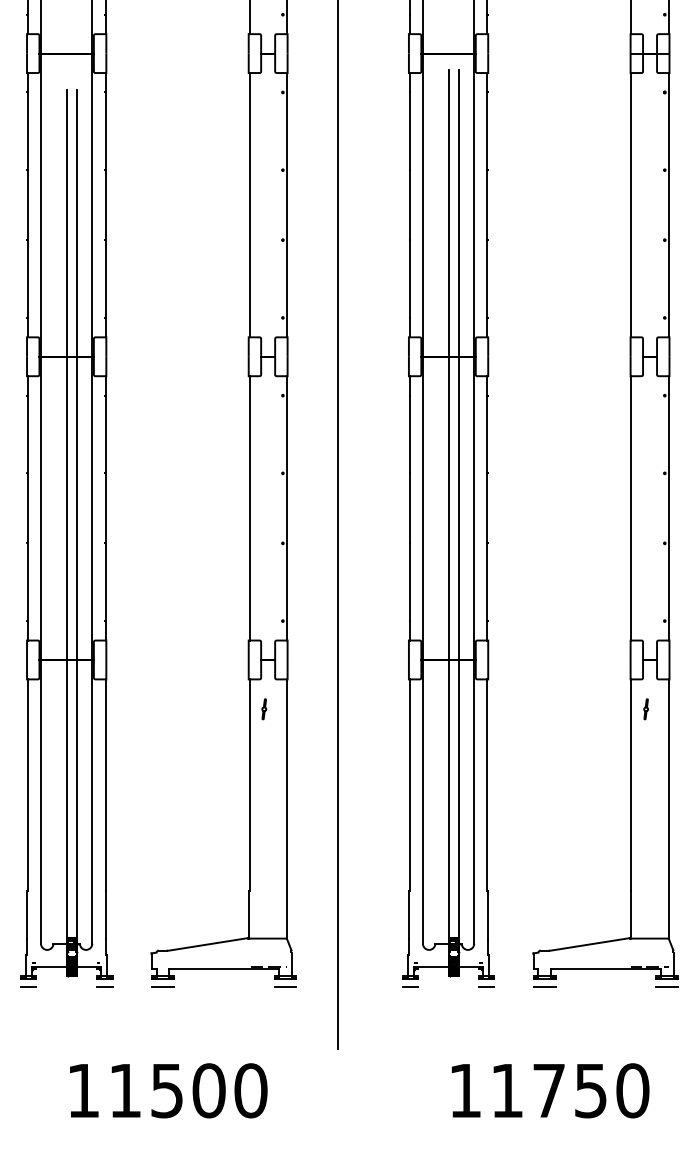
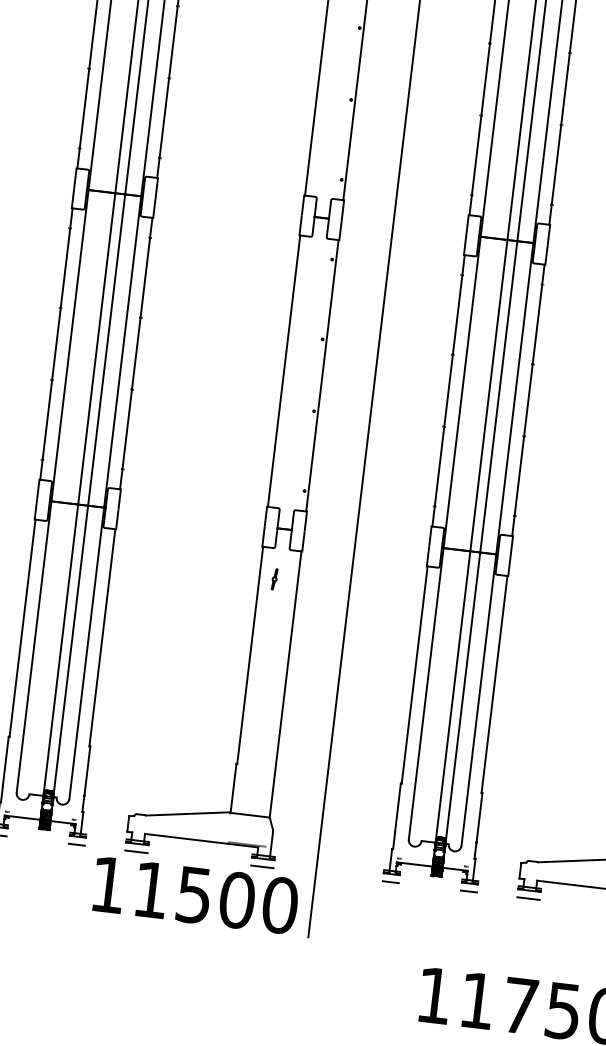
text: (168, 1090) -> (195, 895), moved

